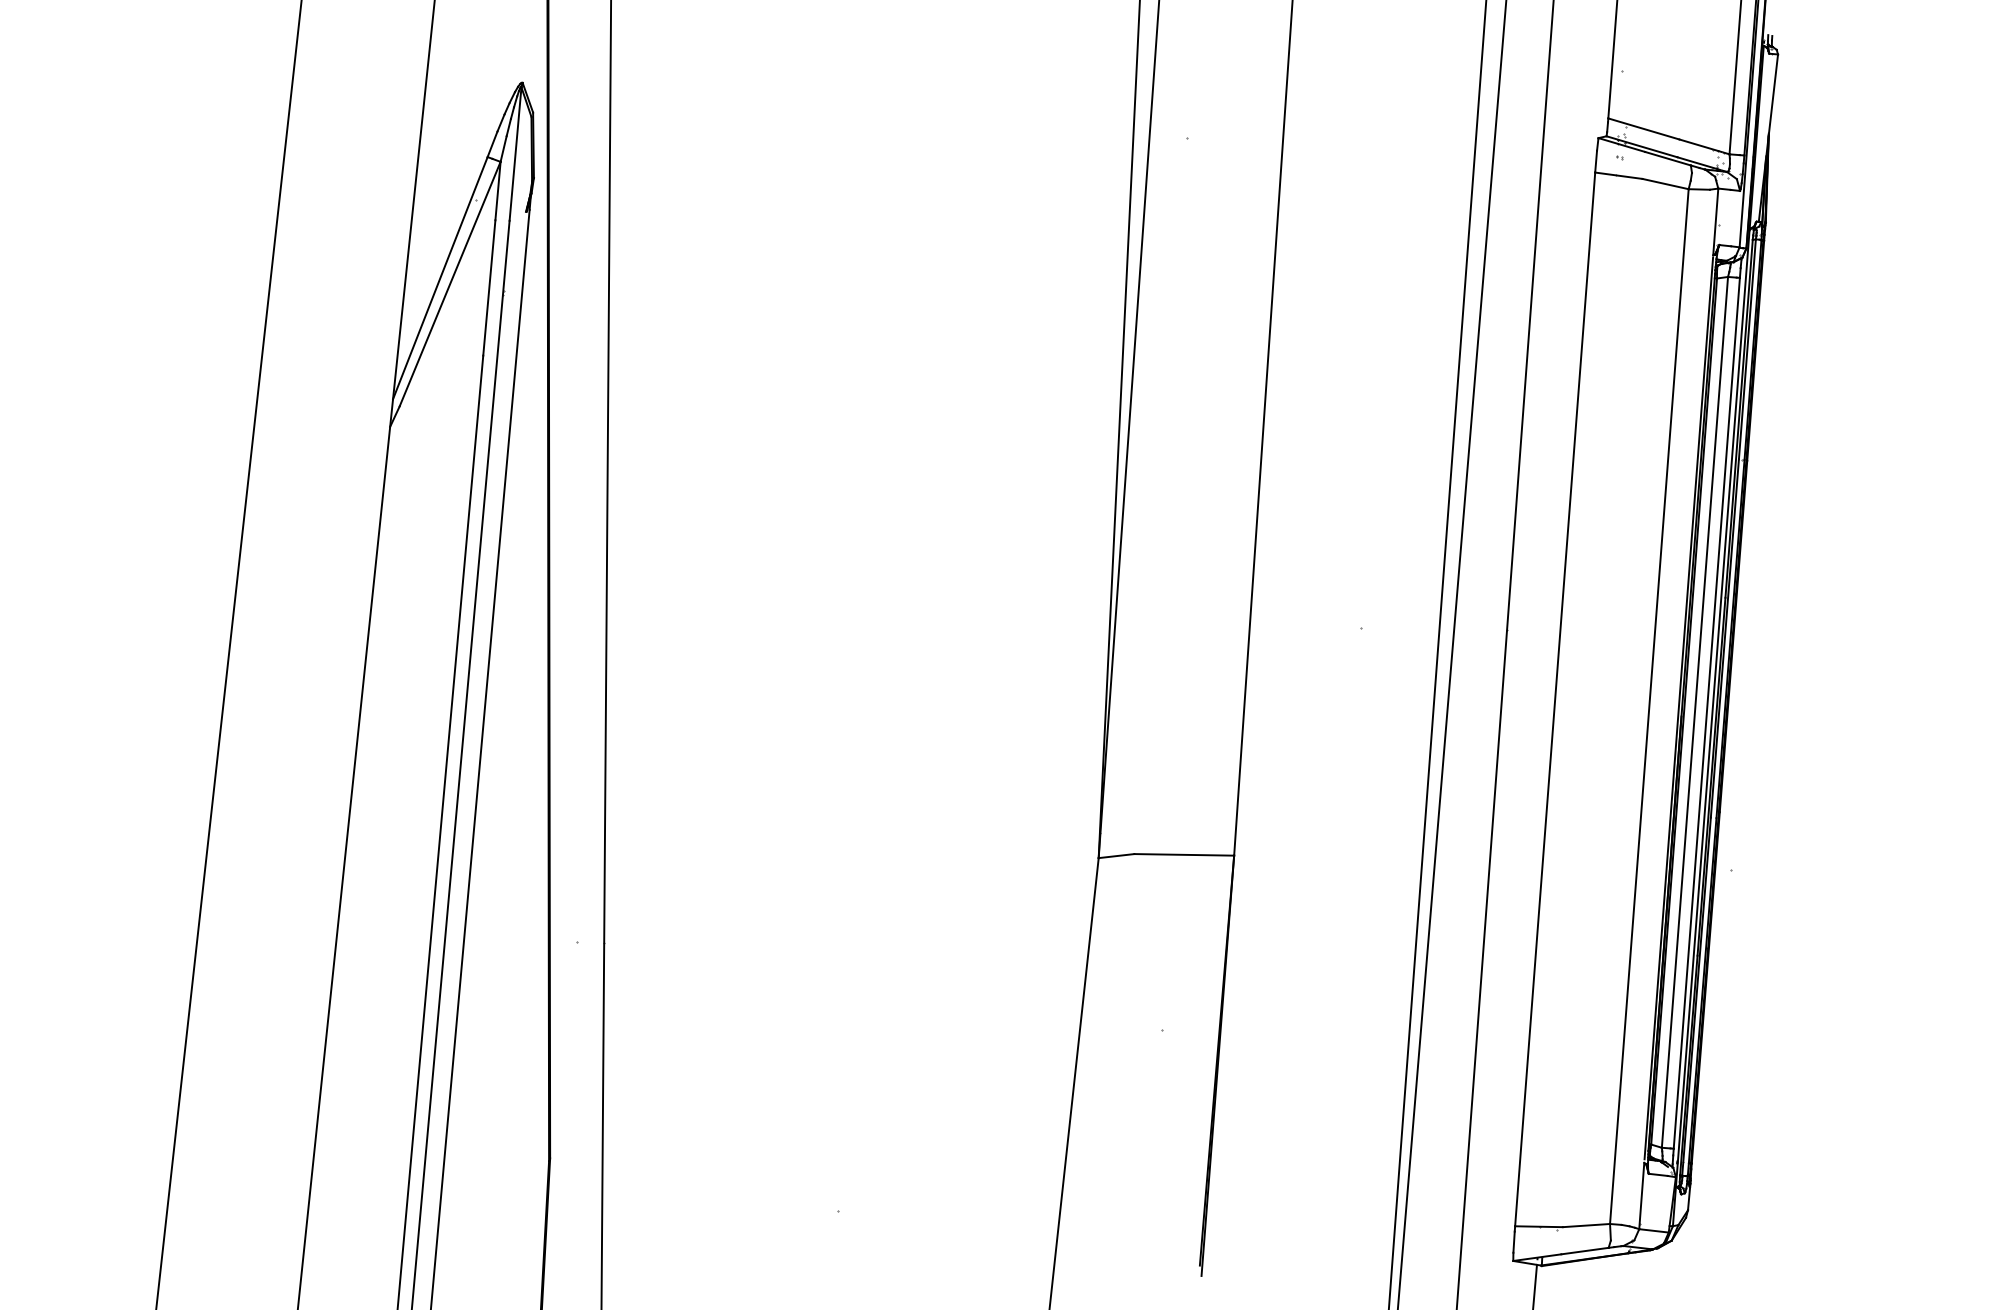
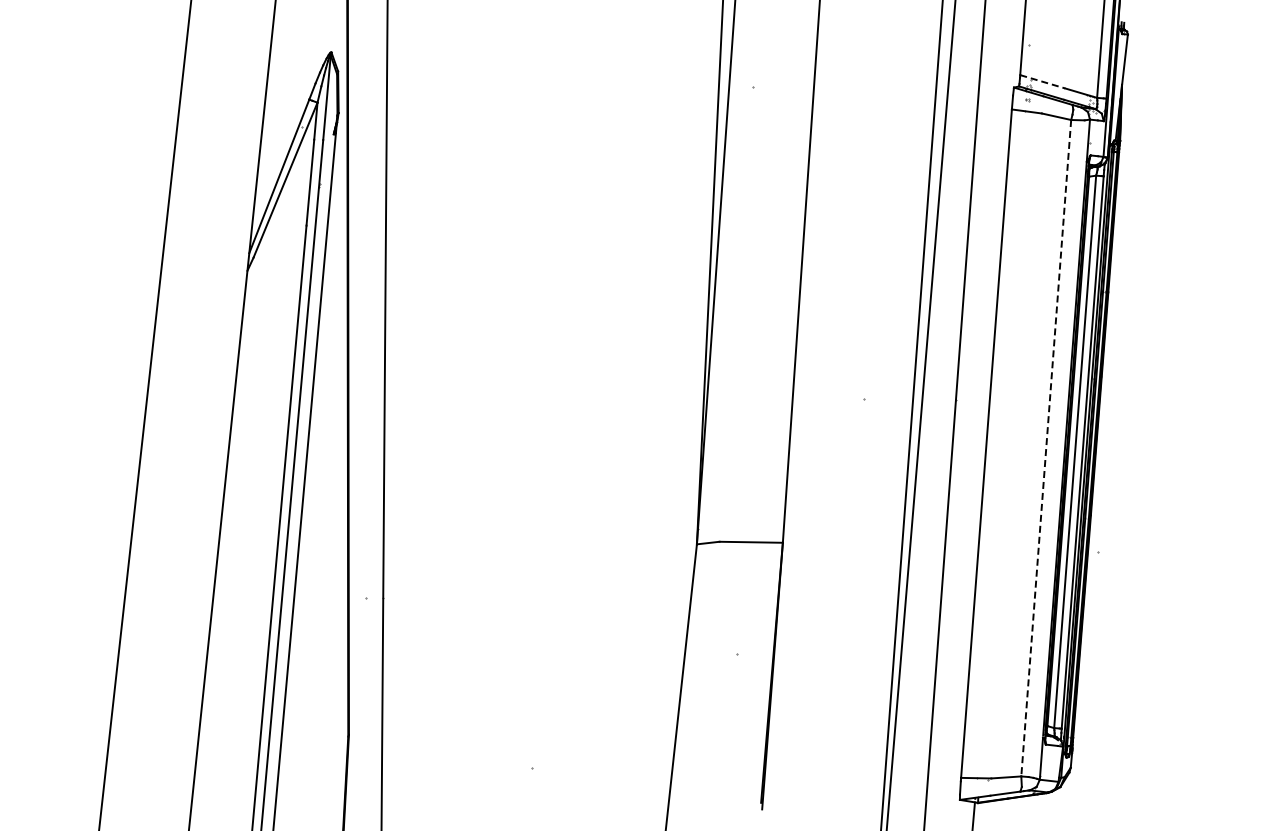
line: (1643, 128) -> (1042, 81), solid -> dashed
line: (1649, 707) -> (1046, 448), solid -> dashed

